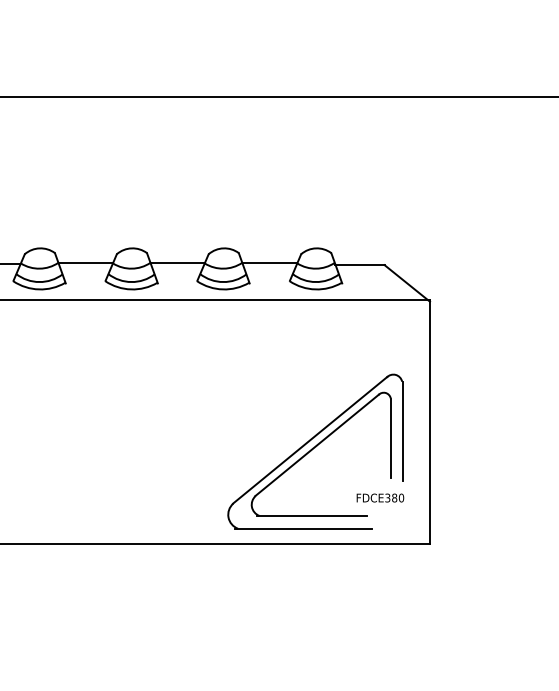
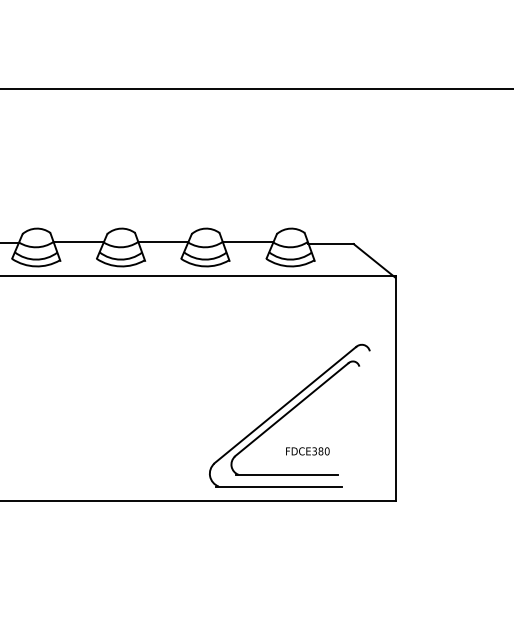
line: (402, 430) -> (370, 396), removed
line: (390, 438) -> (359, 403), removed
text: (380, 498) -> (307, 451), moved

